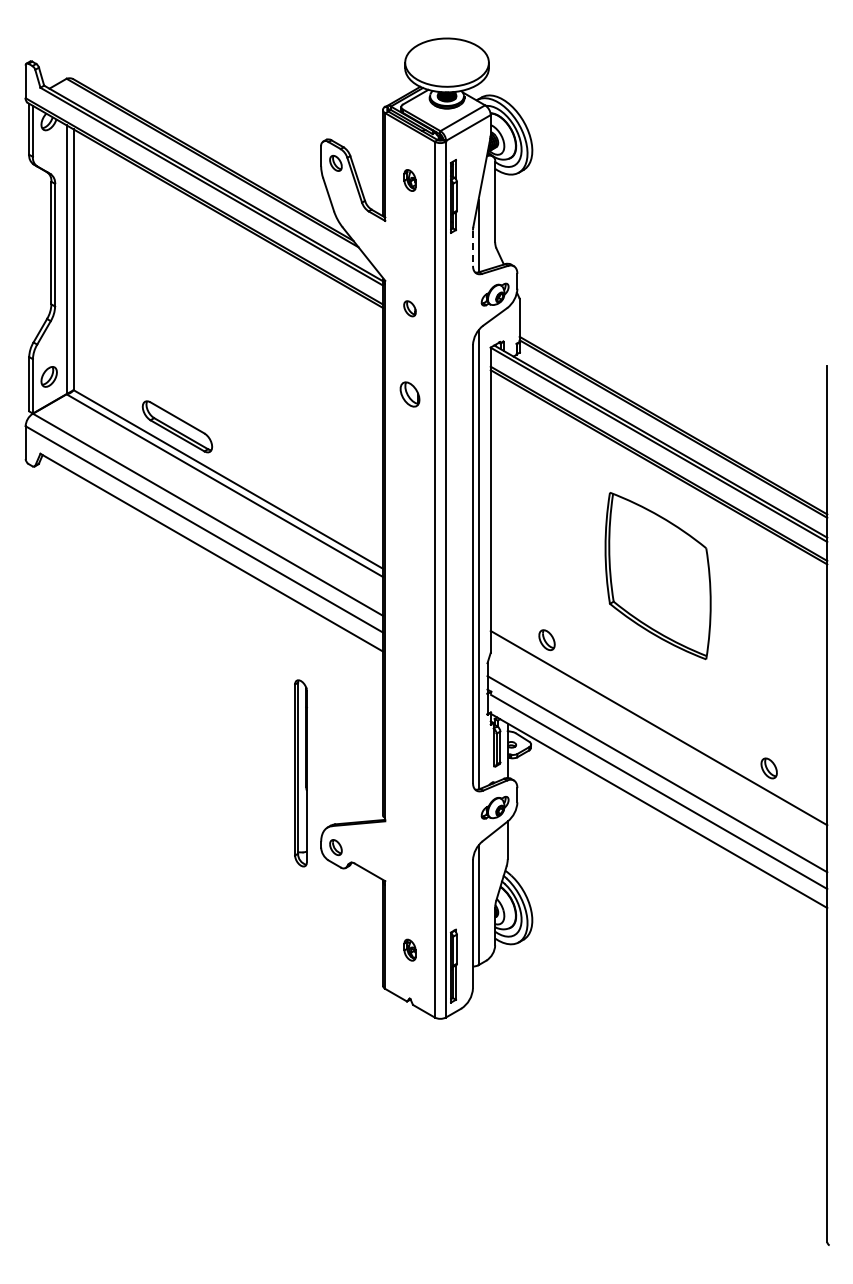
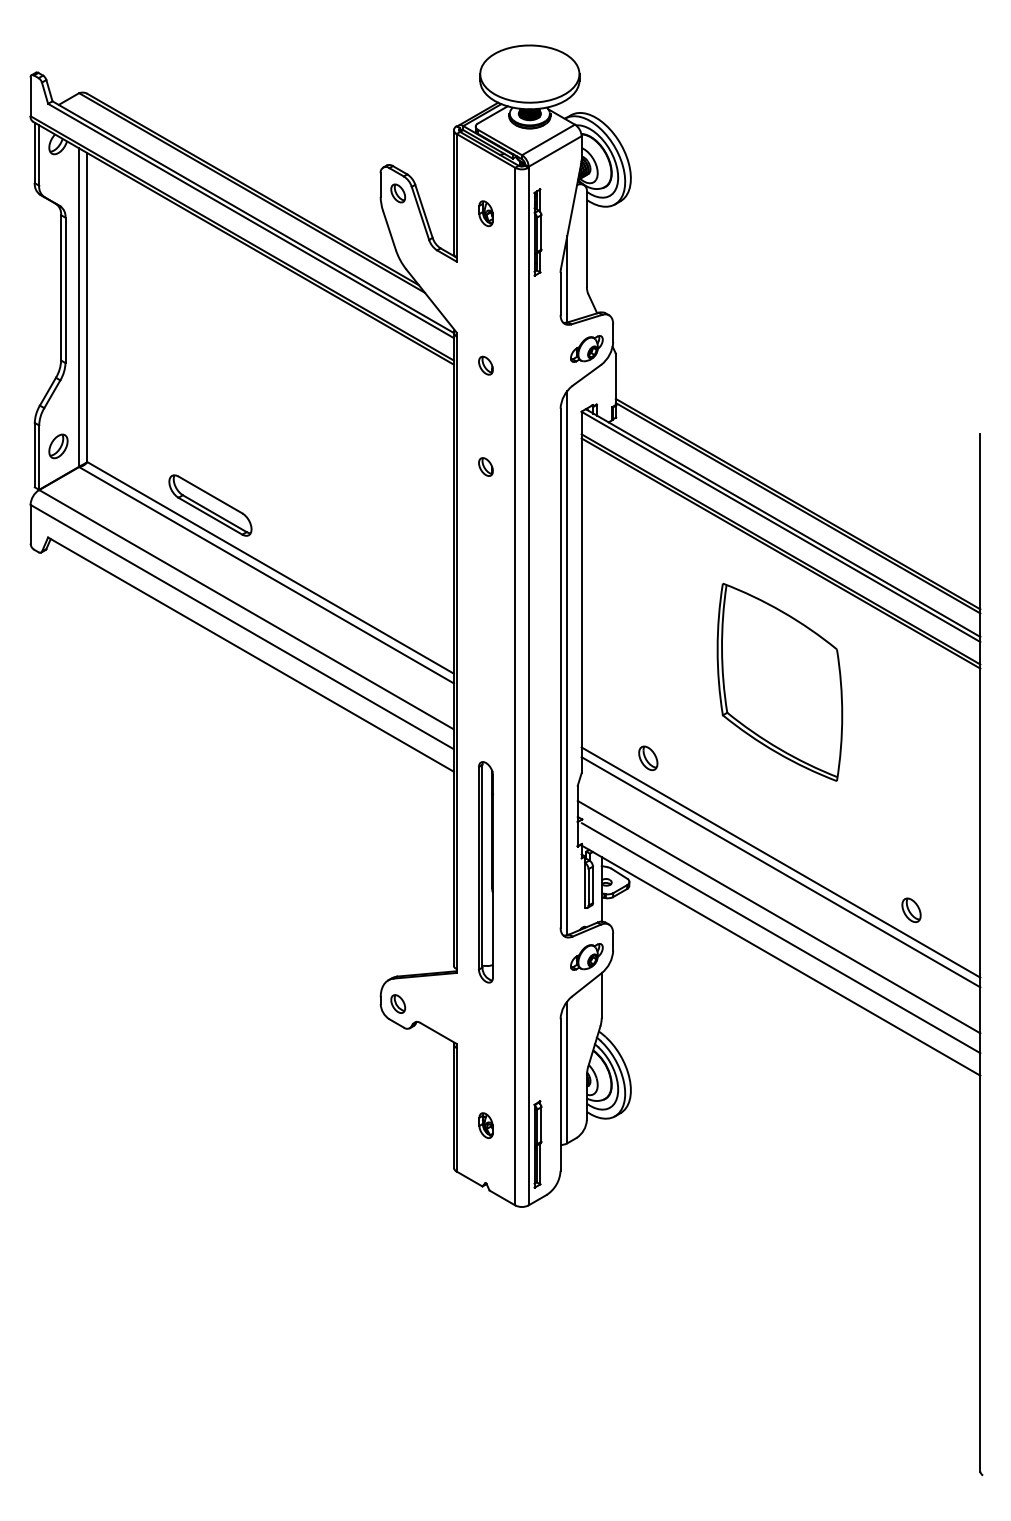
line: (472, 248) -> (560, 294), dashed -> solid
part: (409, 393) -> (485, 466), size x0.62
line: (658, 736) -> (780, 872), added
part: (300, 773) -> (485, 872), moved

